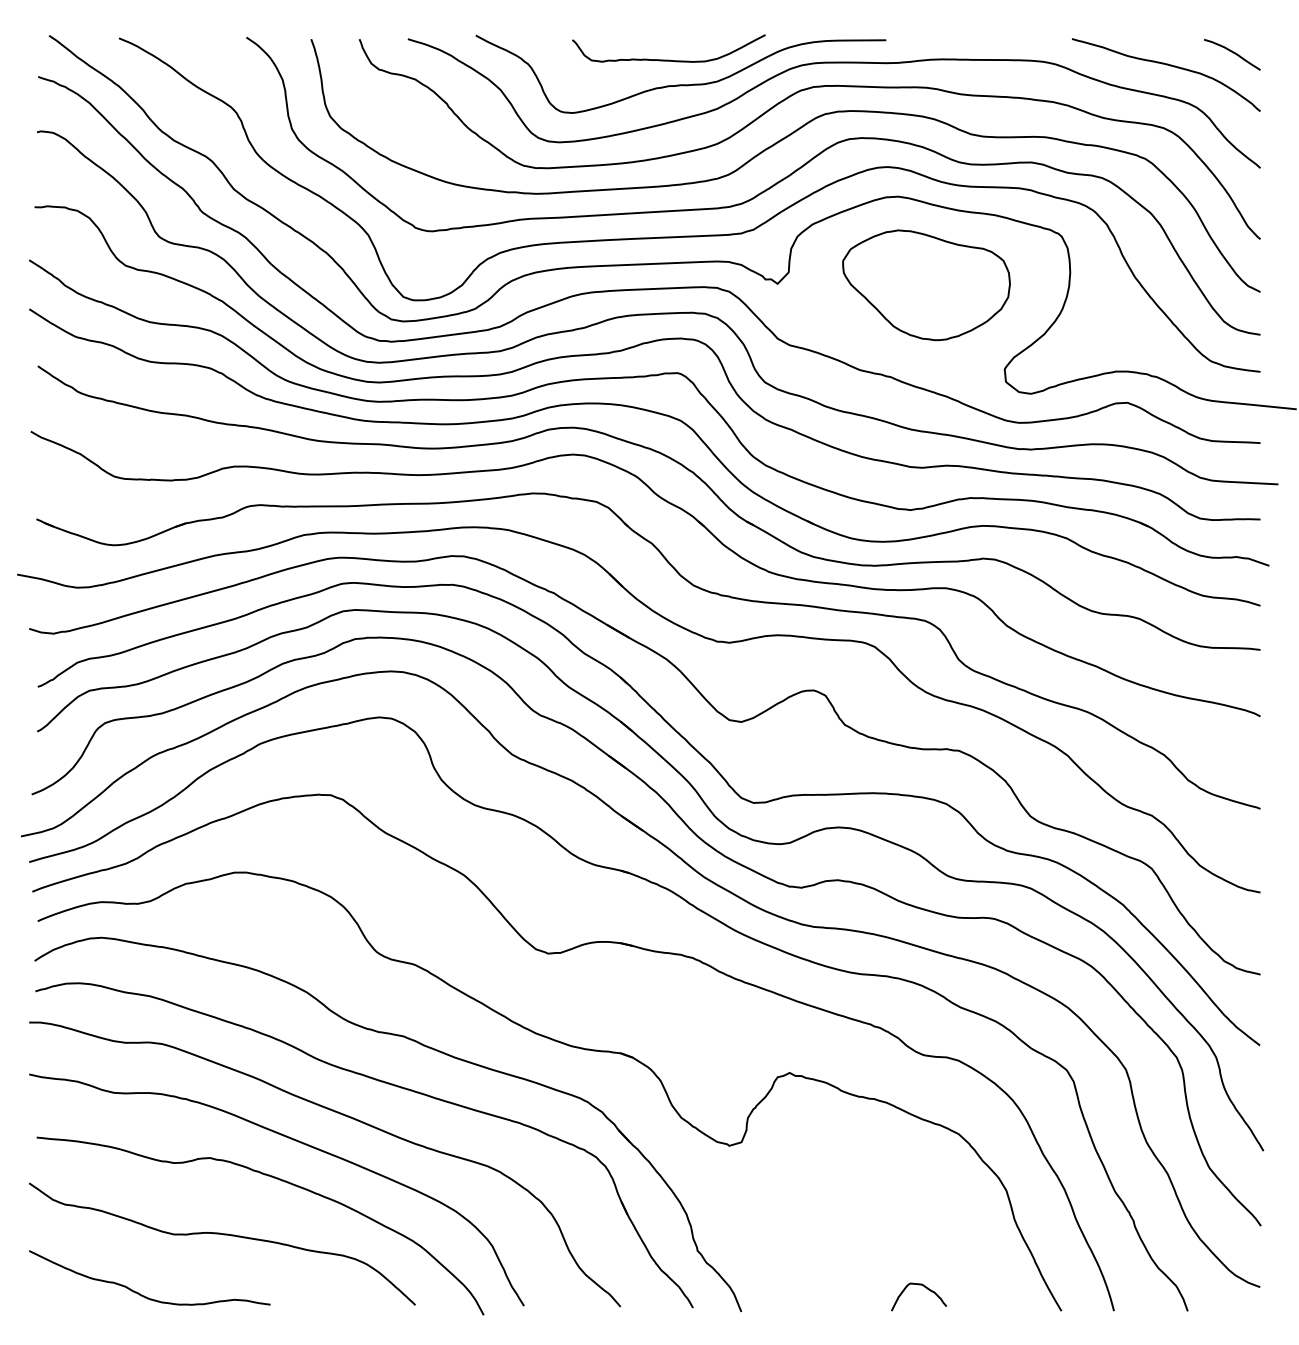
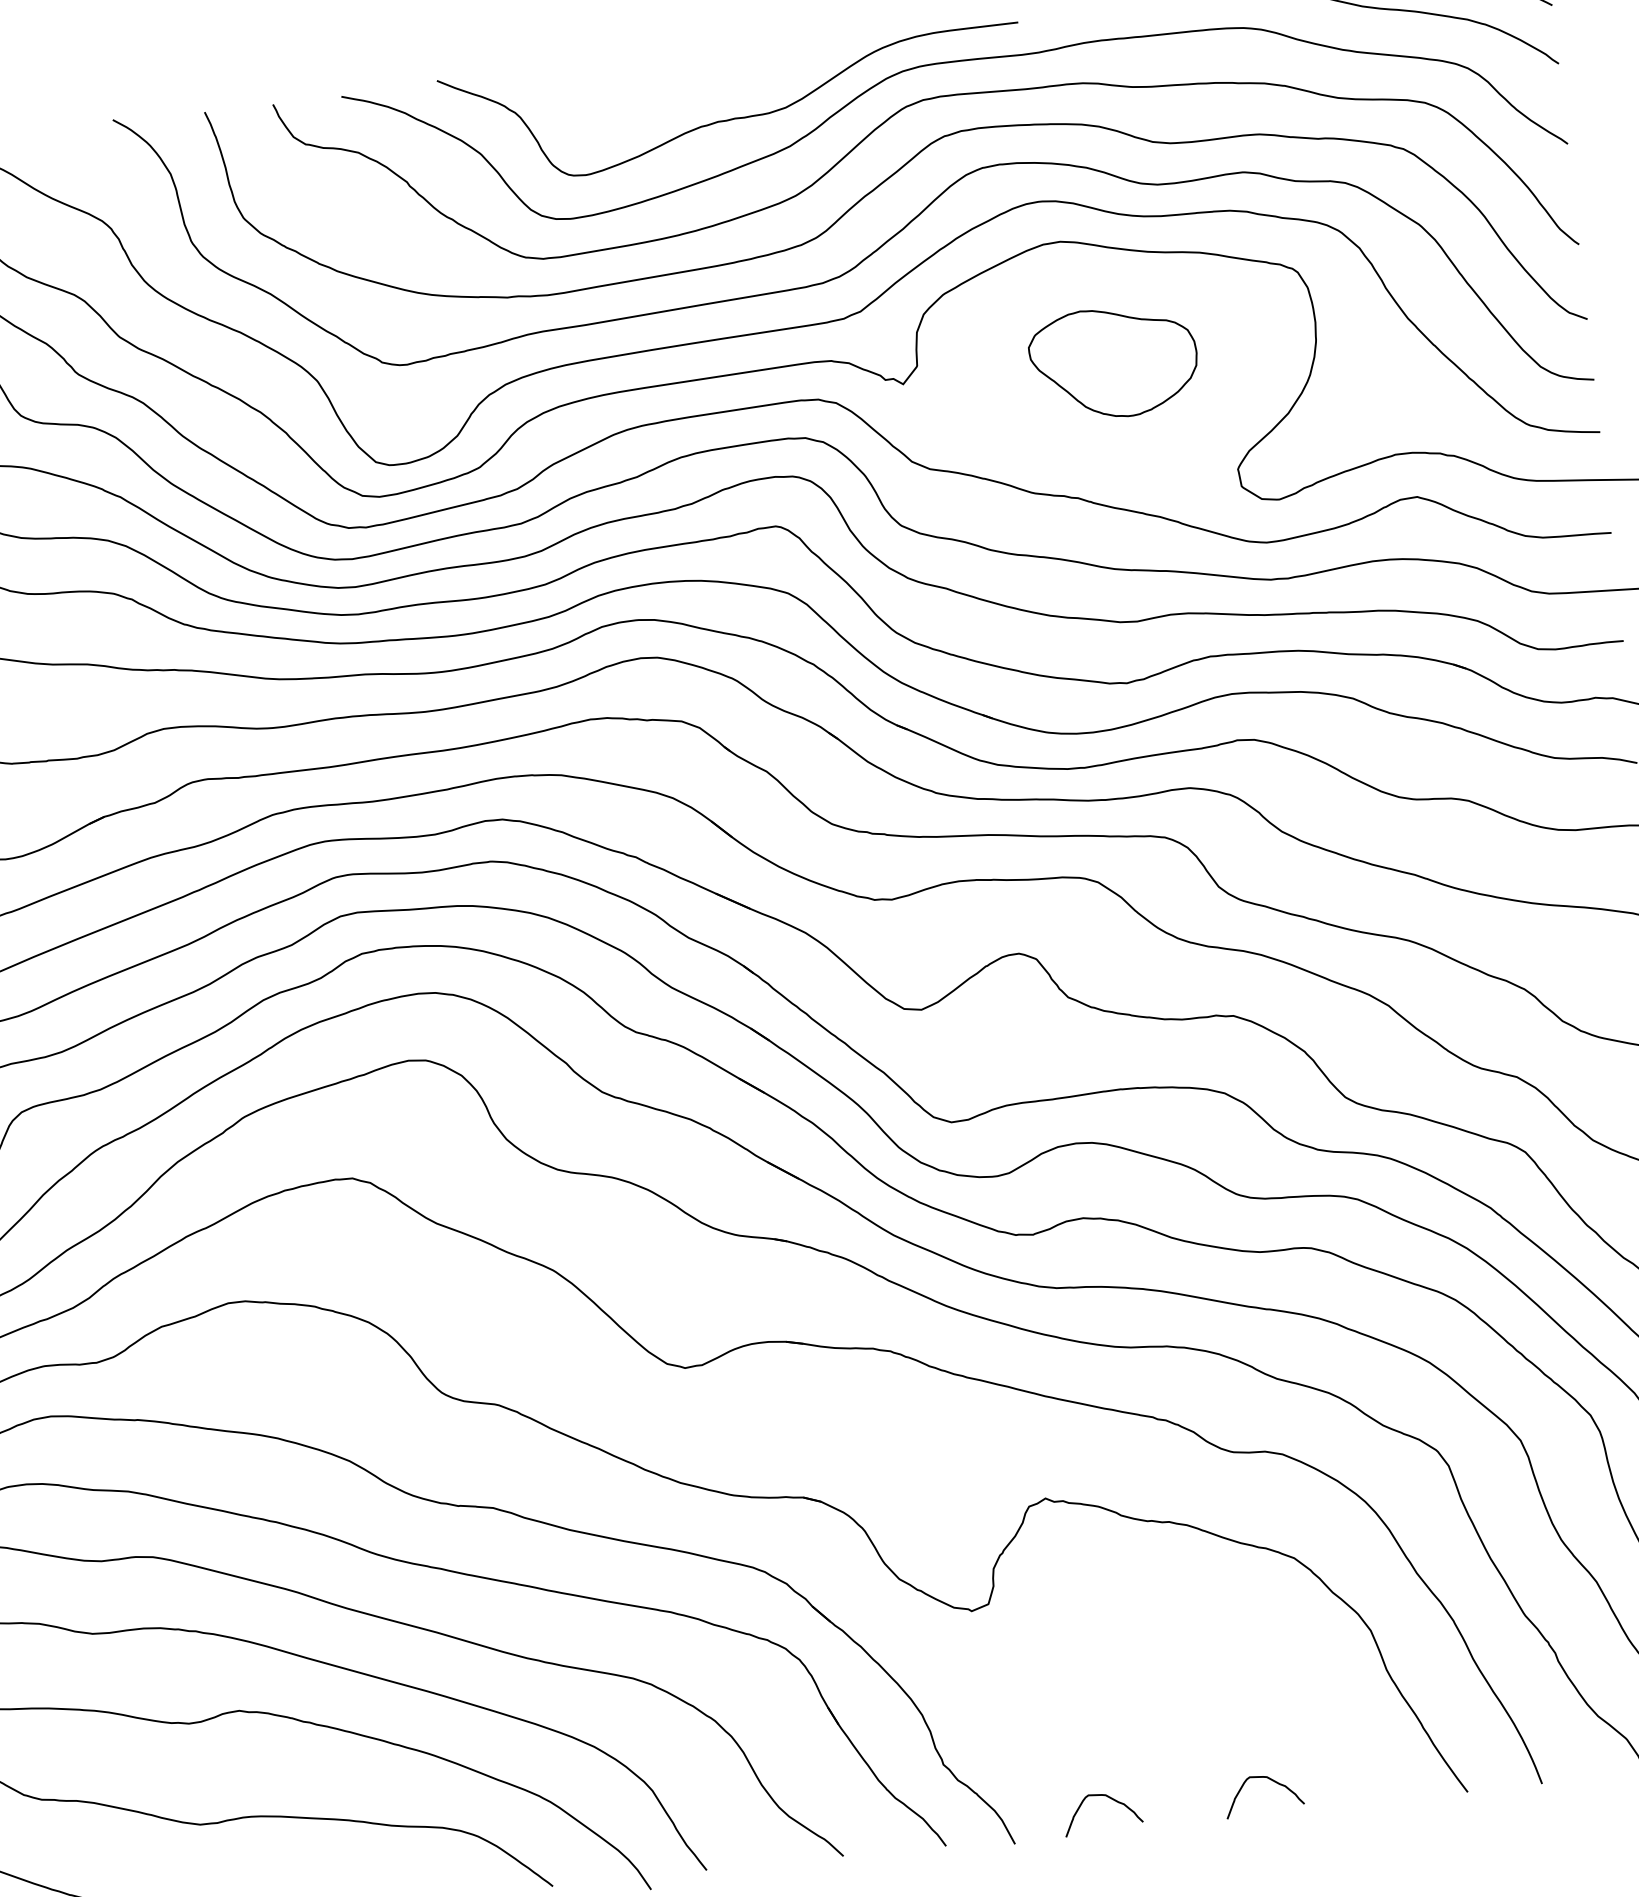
curve: (668, 59) -> (713, 84), removed
part: (926, 285) -> (1114, 362), size x0.7
curve: (811, 1288) -> (1110, 1799), added

